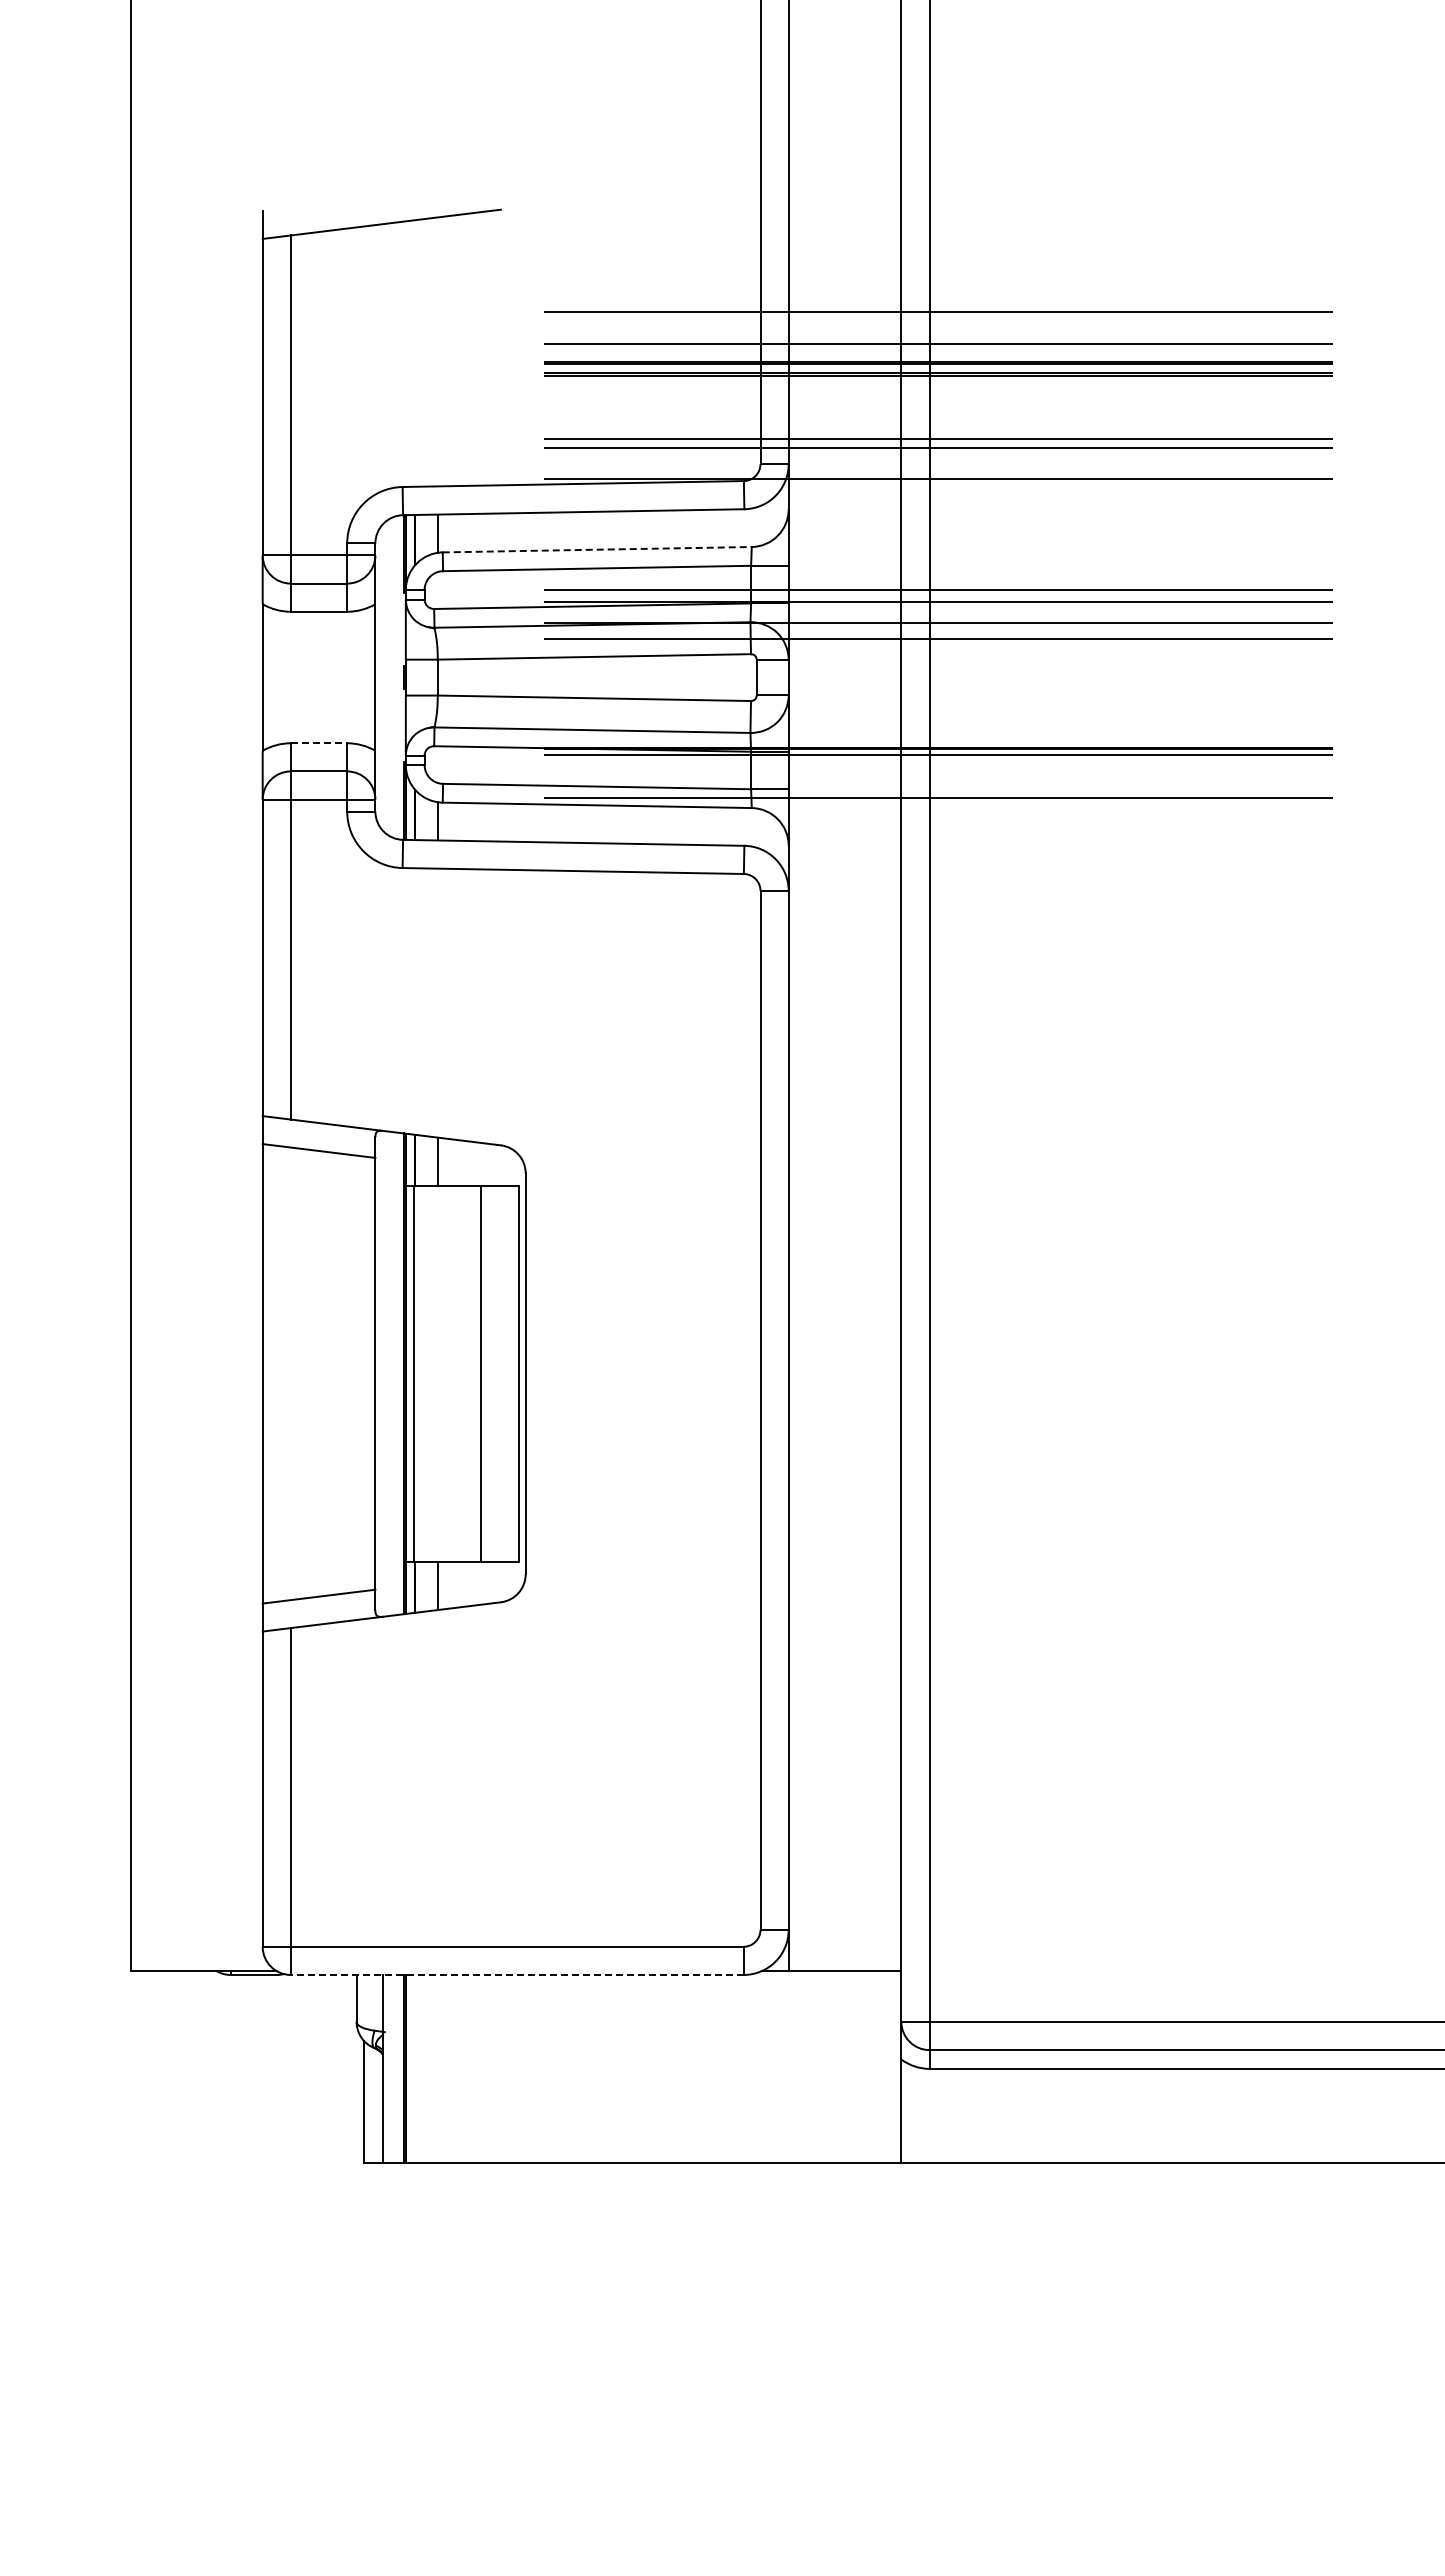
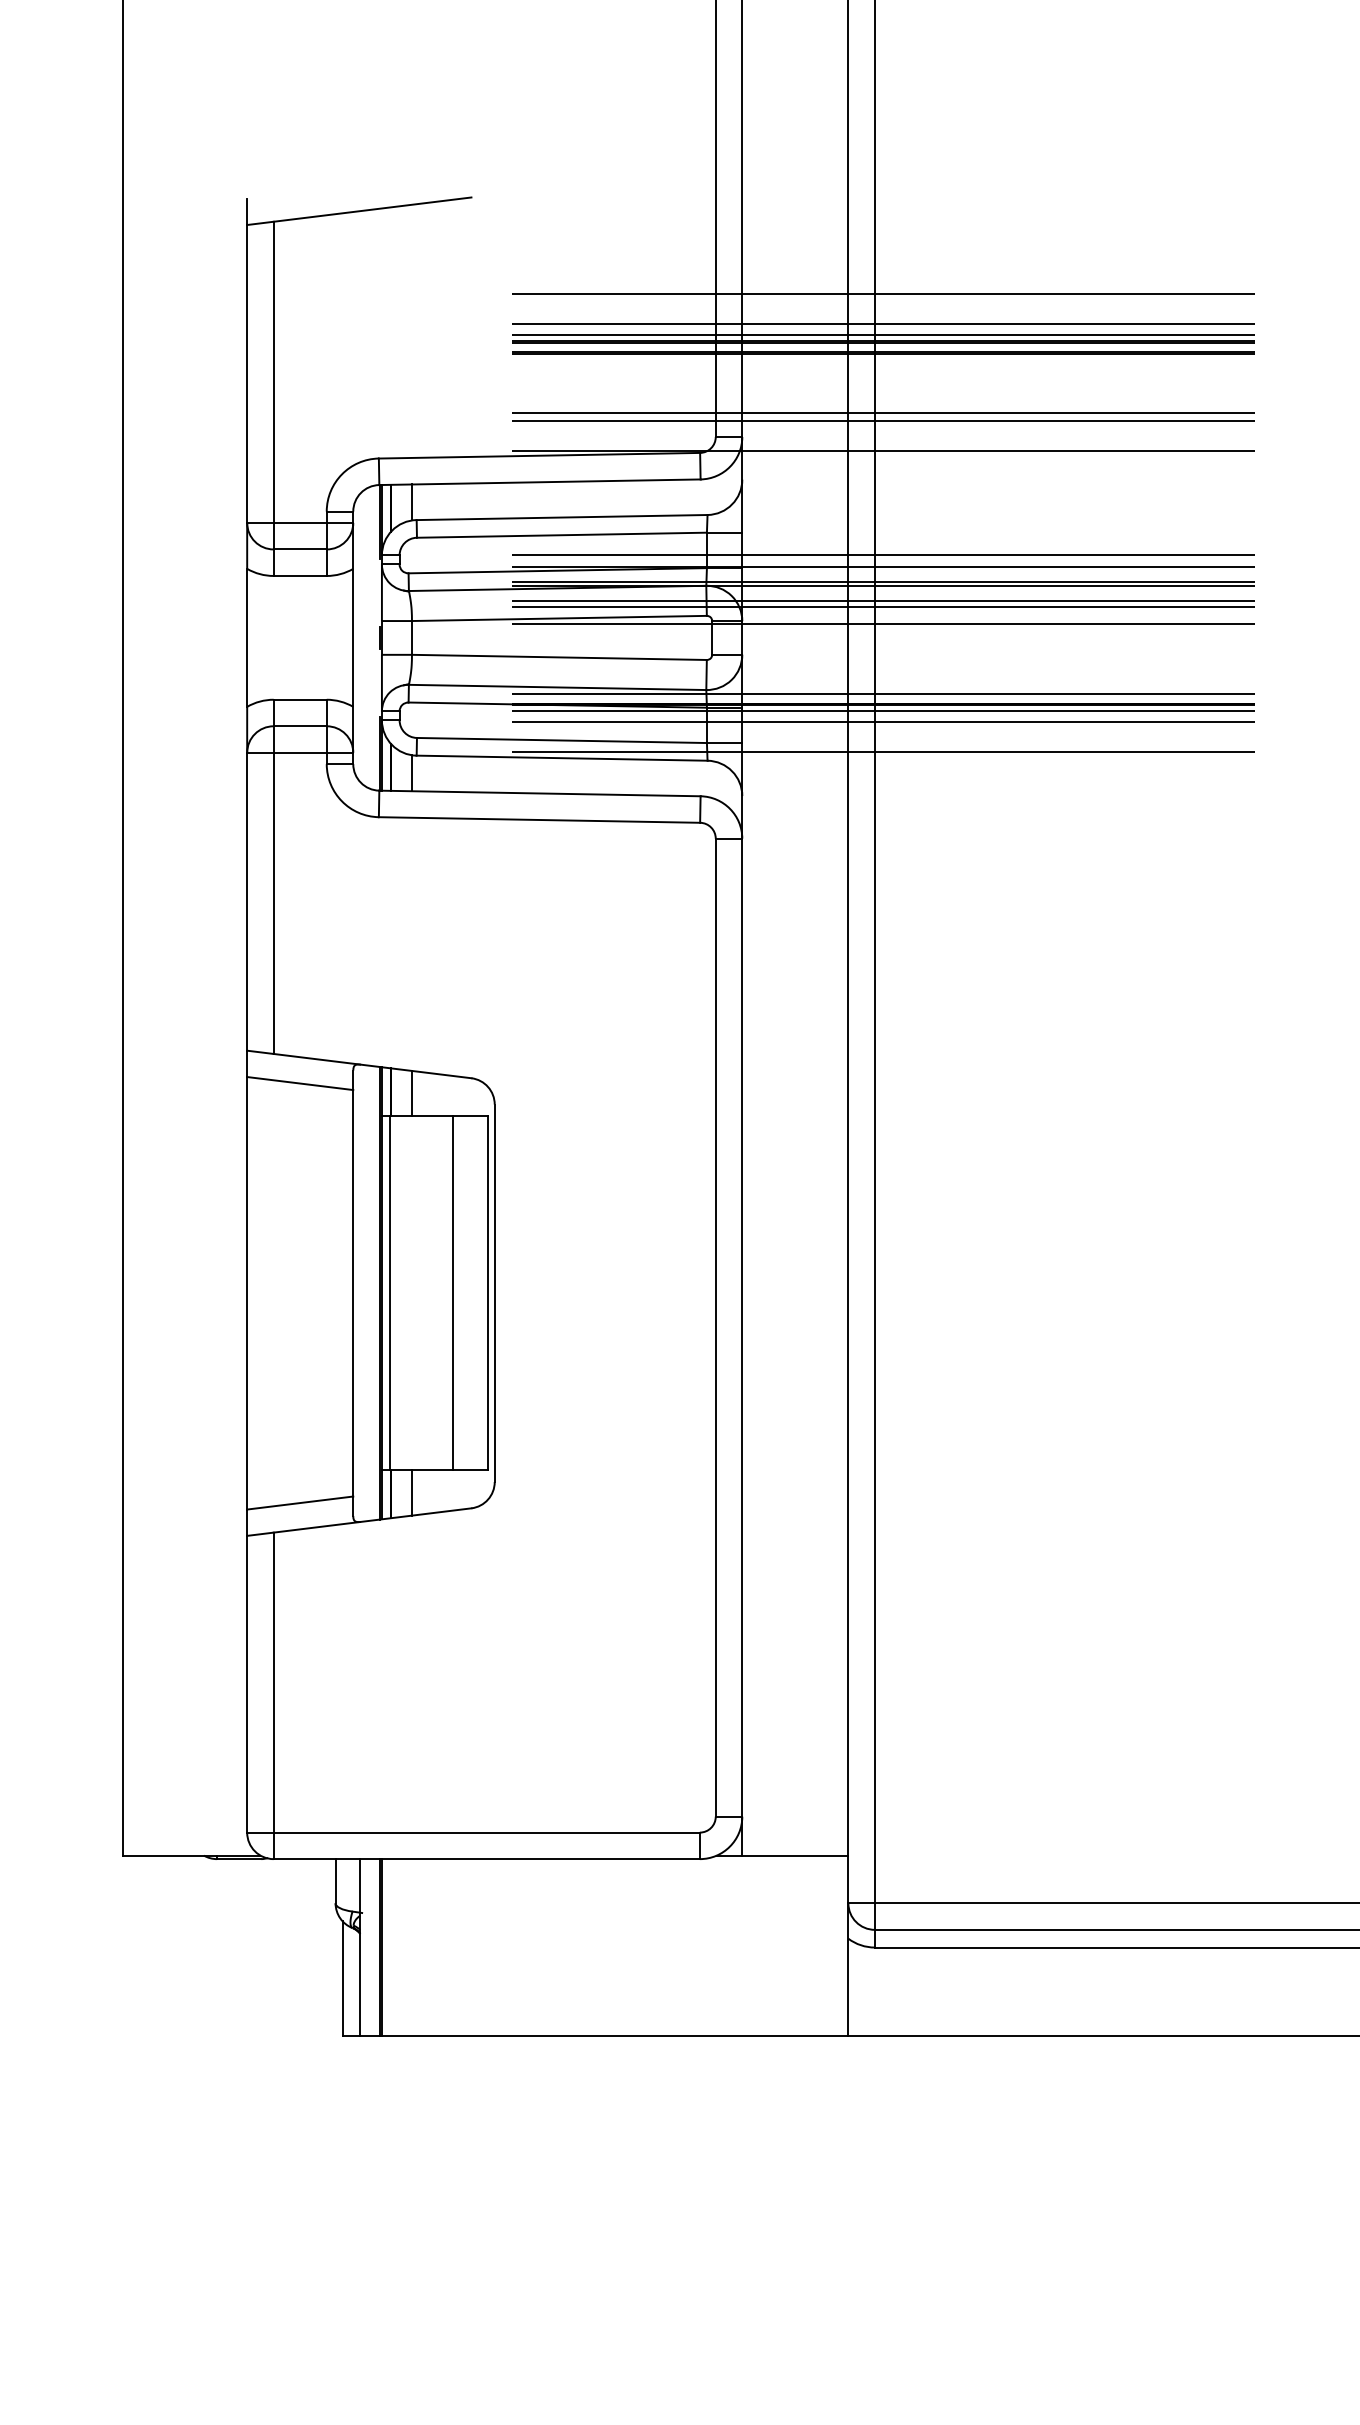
line: (938, 355) -> (883, 334), added
line: (597, 549) -> (562, 517), dashed -> solid
line: (938, 618) -> (883, 582), added
line: (938, 644) -> (883, 606), added
line: (938, 663) -> (883, 624), added
line: (938, 737) -> (883, 694), added
line: (319, 743) -> (300, 699), dashed -> solid
line: (938, 766) -> (883, 721), added
line: (516, 1974) -> (486, 1858), dashed -> solid

